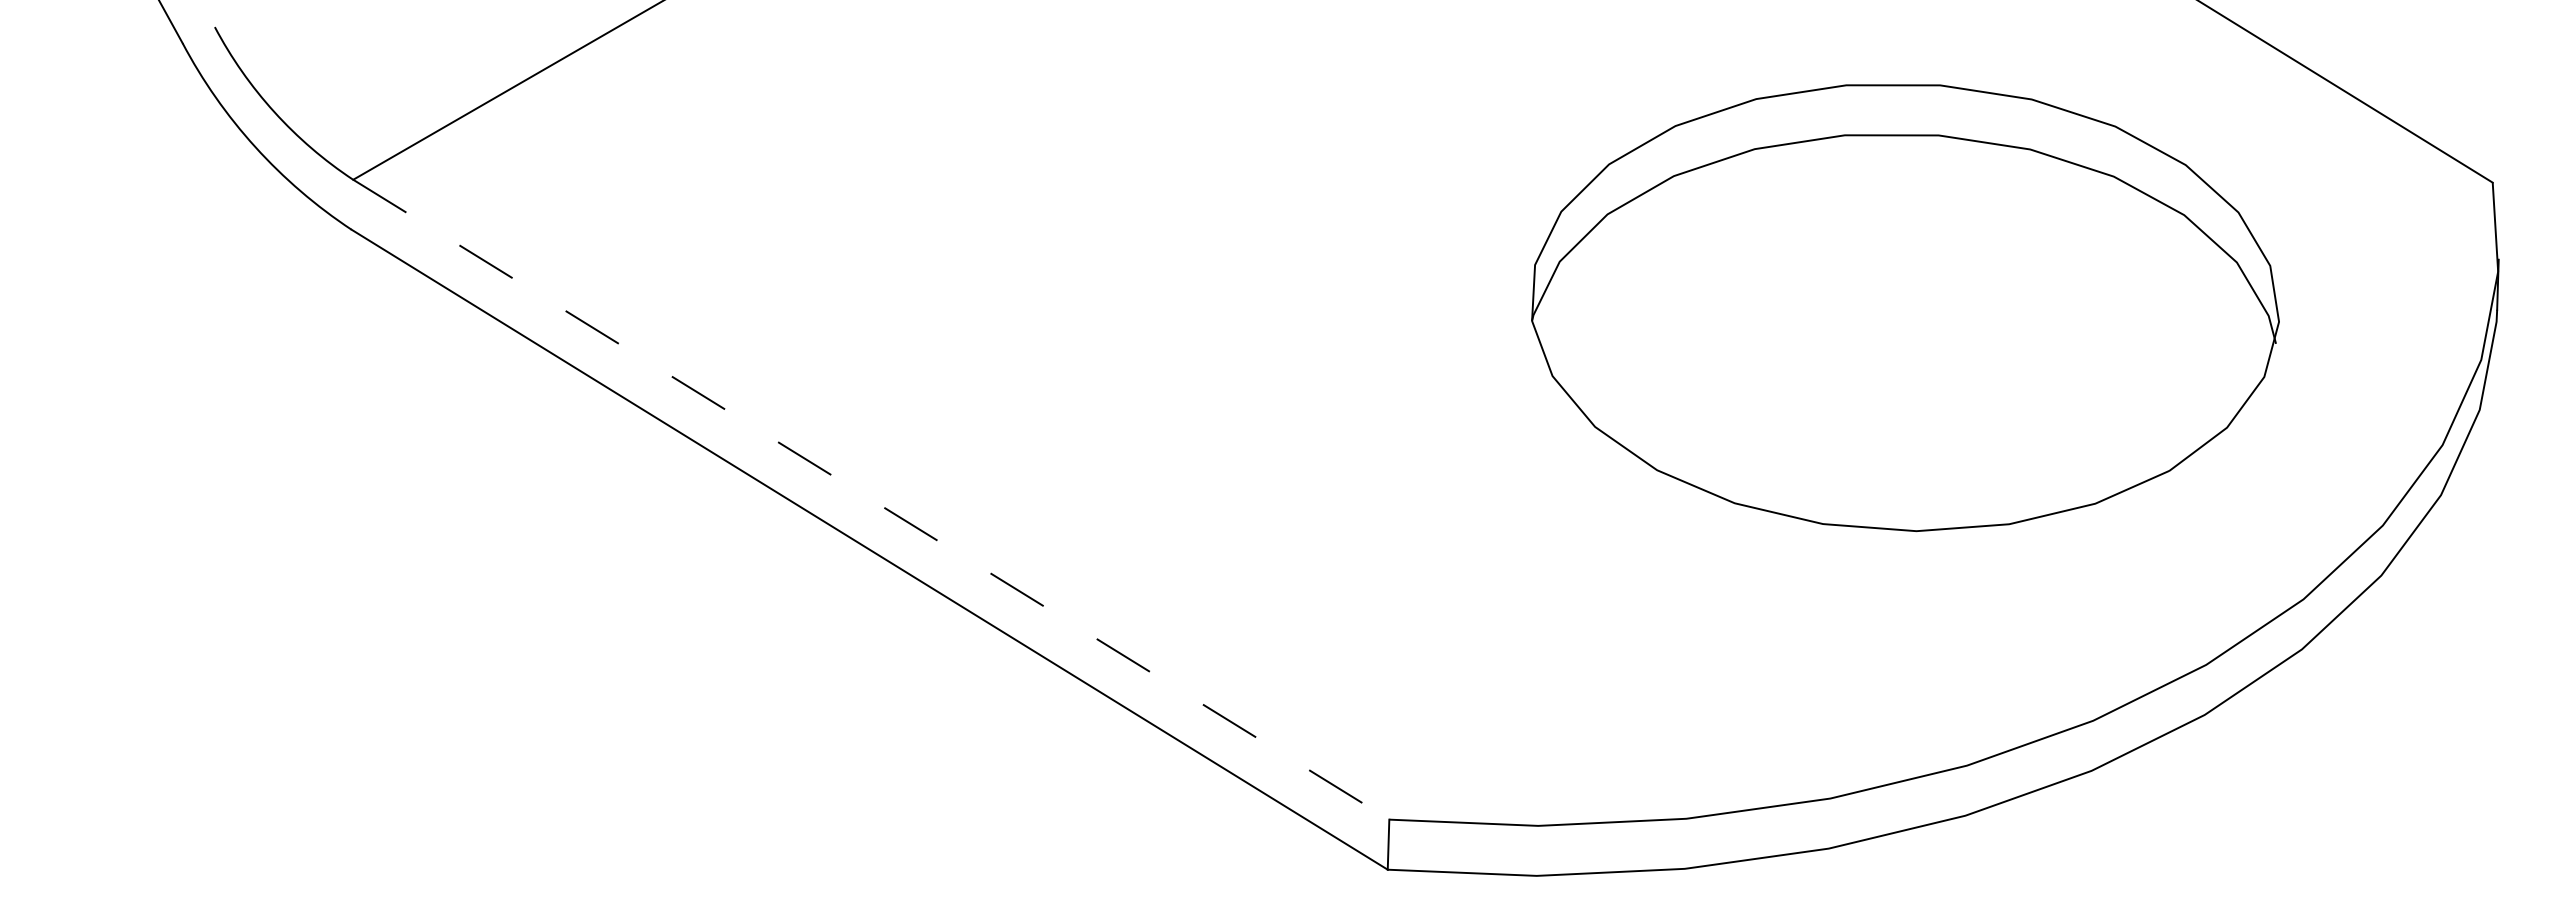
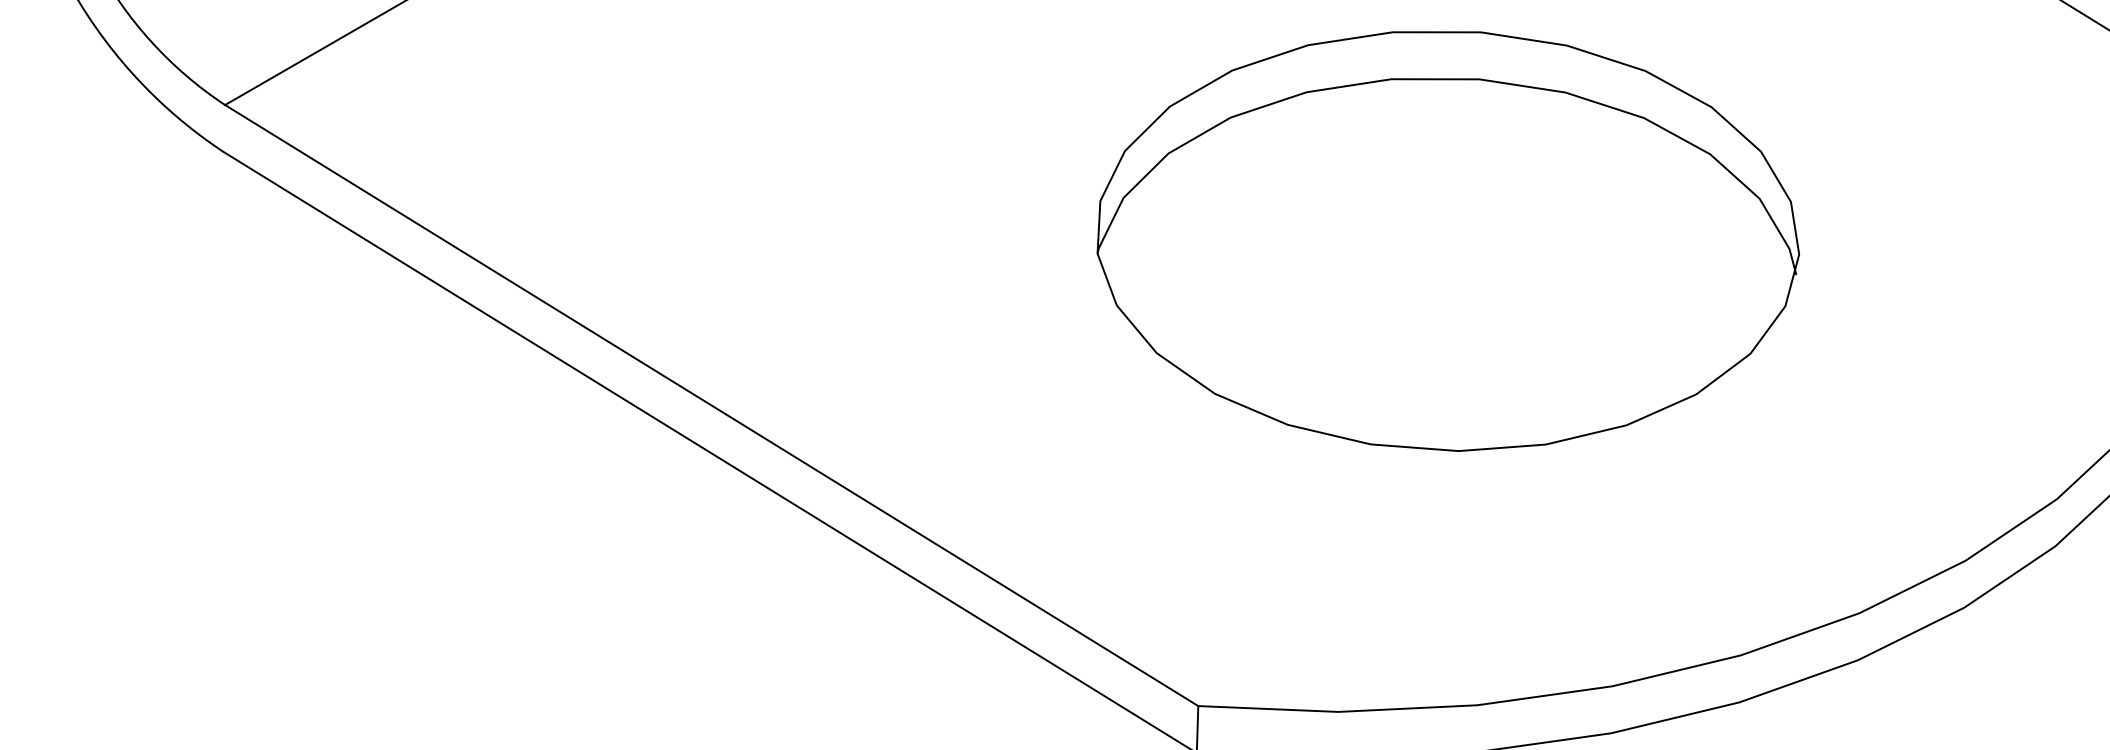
part: (1905, 308) -> (1448, 241), moved
line: (871, 499) -> (711, 405), dashed -> solid

